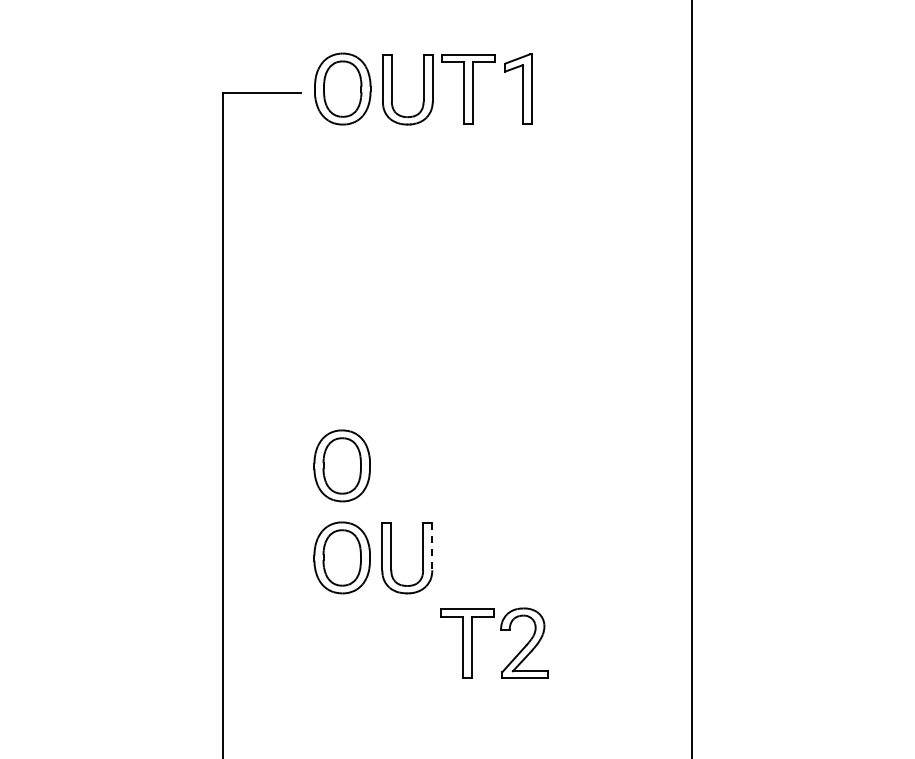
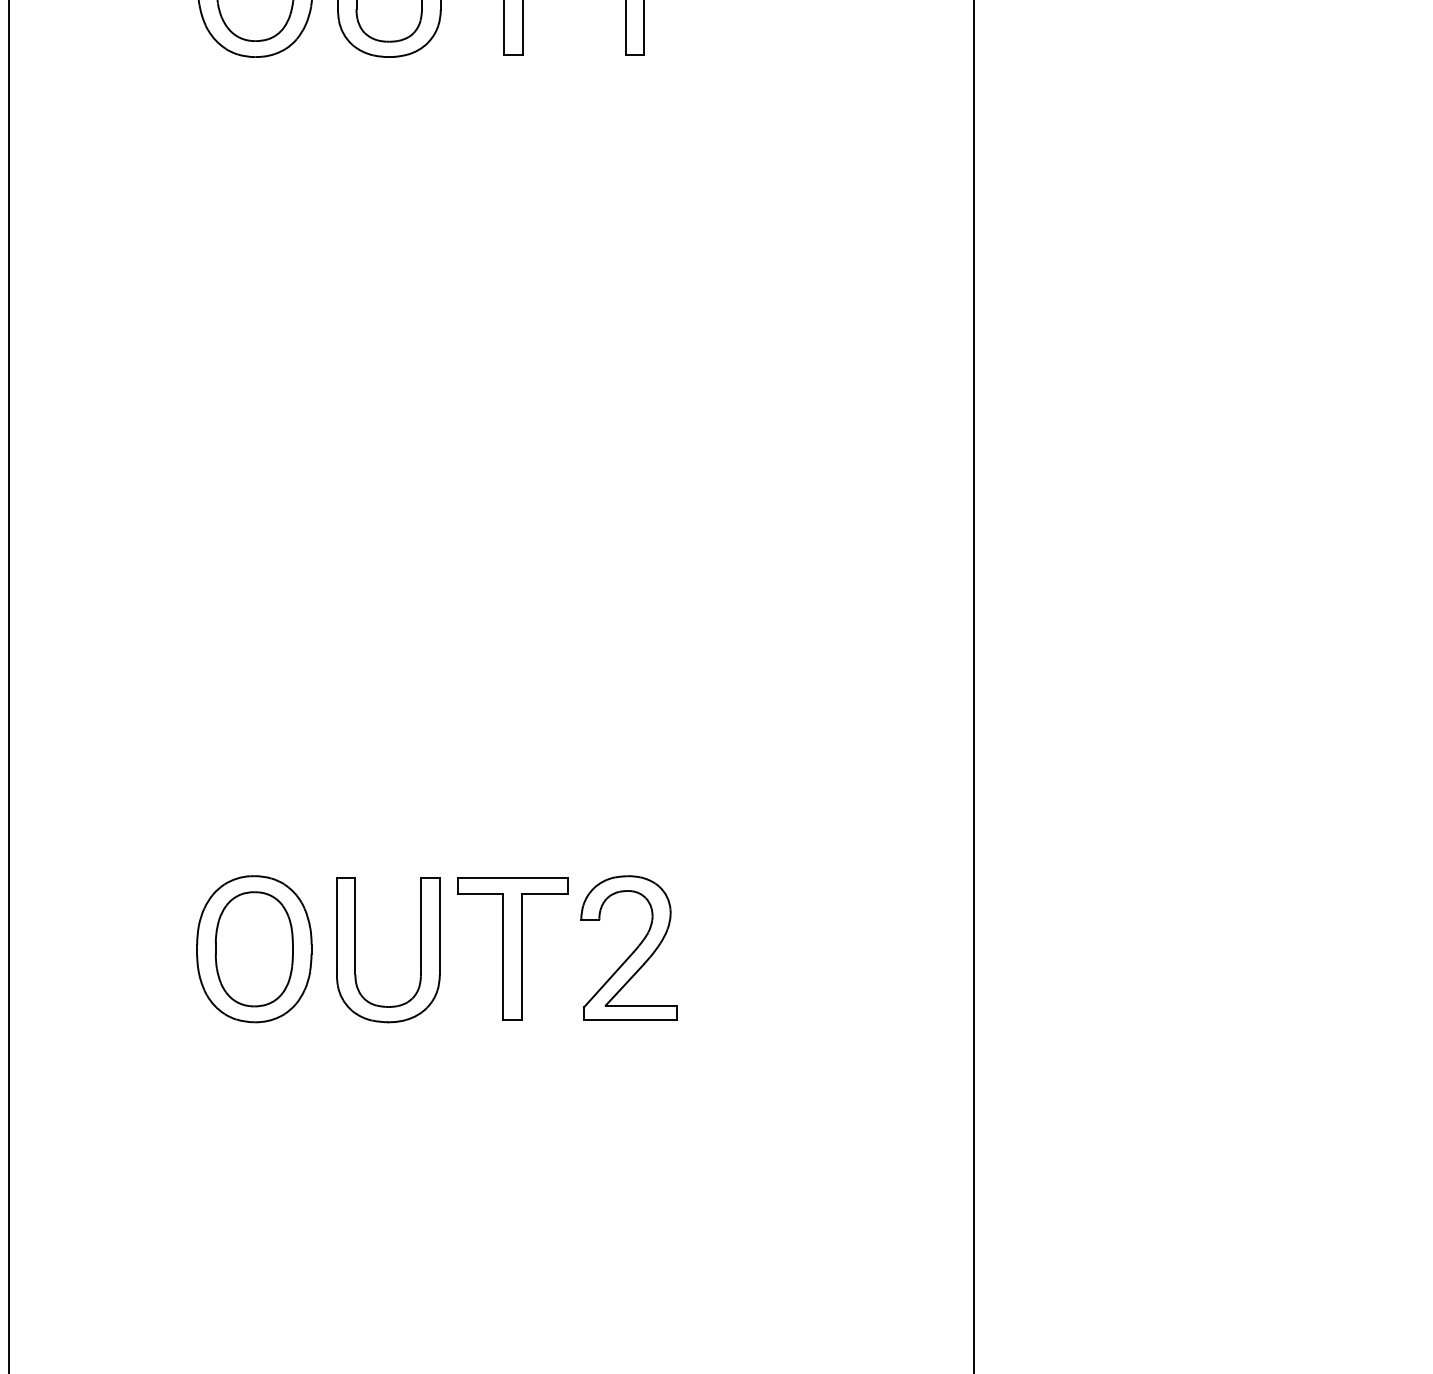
part: (341, 465) -> (252, 758), removed
line: (432, 547) -> (440, 927), dashed -> solid
part: (500, 630) -> (580, 921), moved

